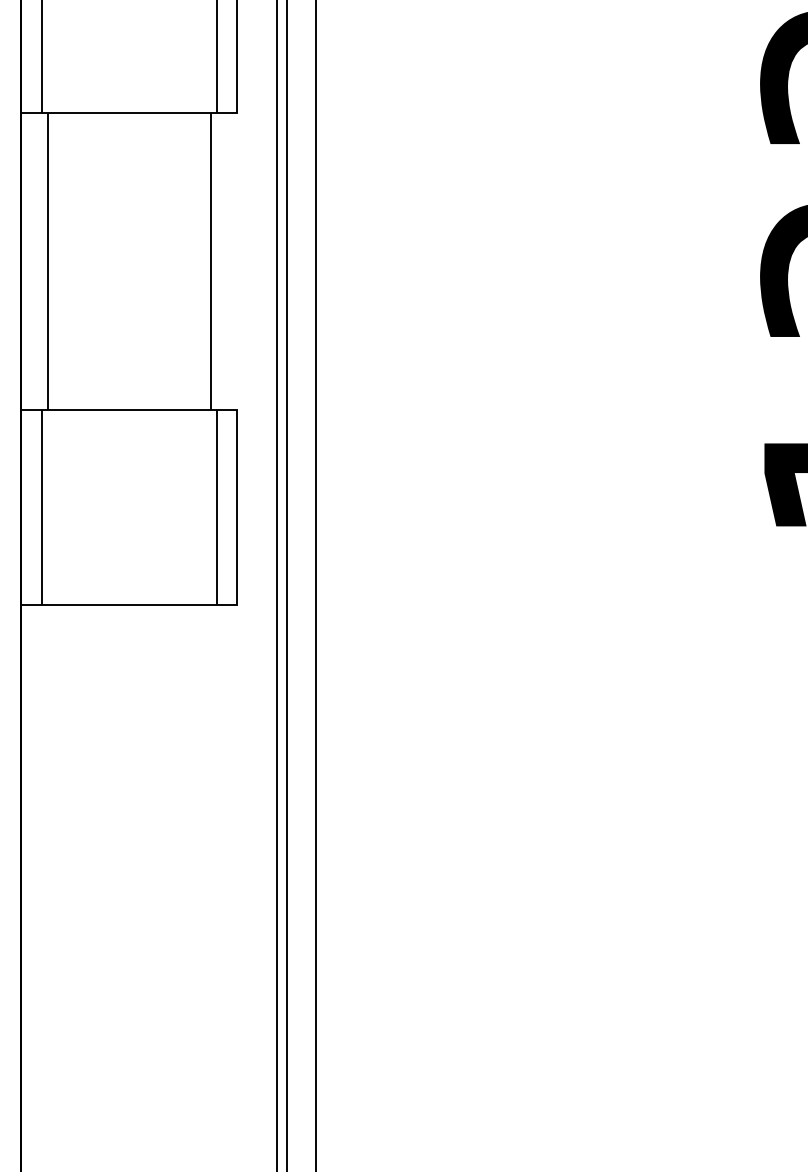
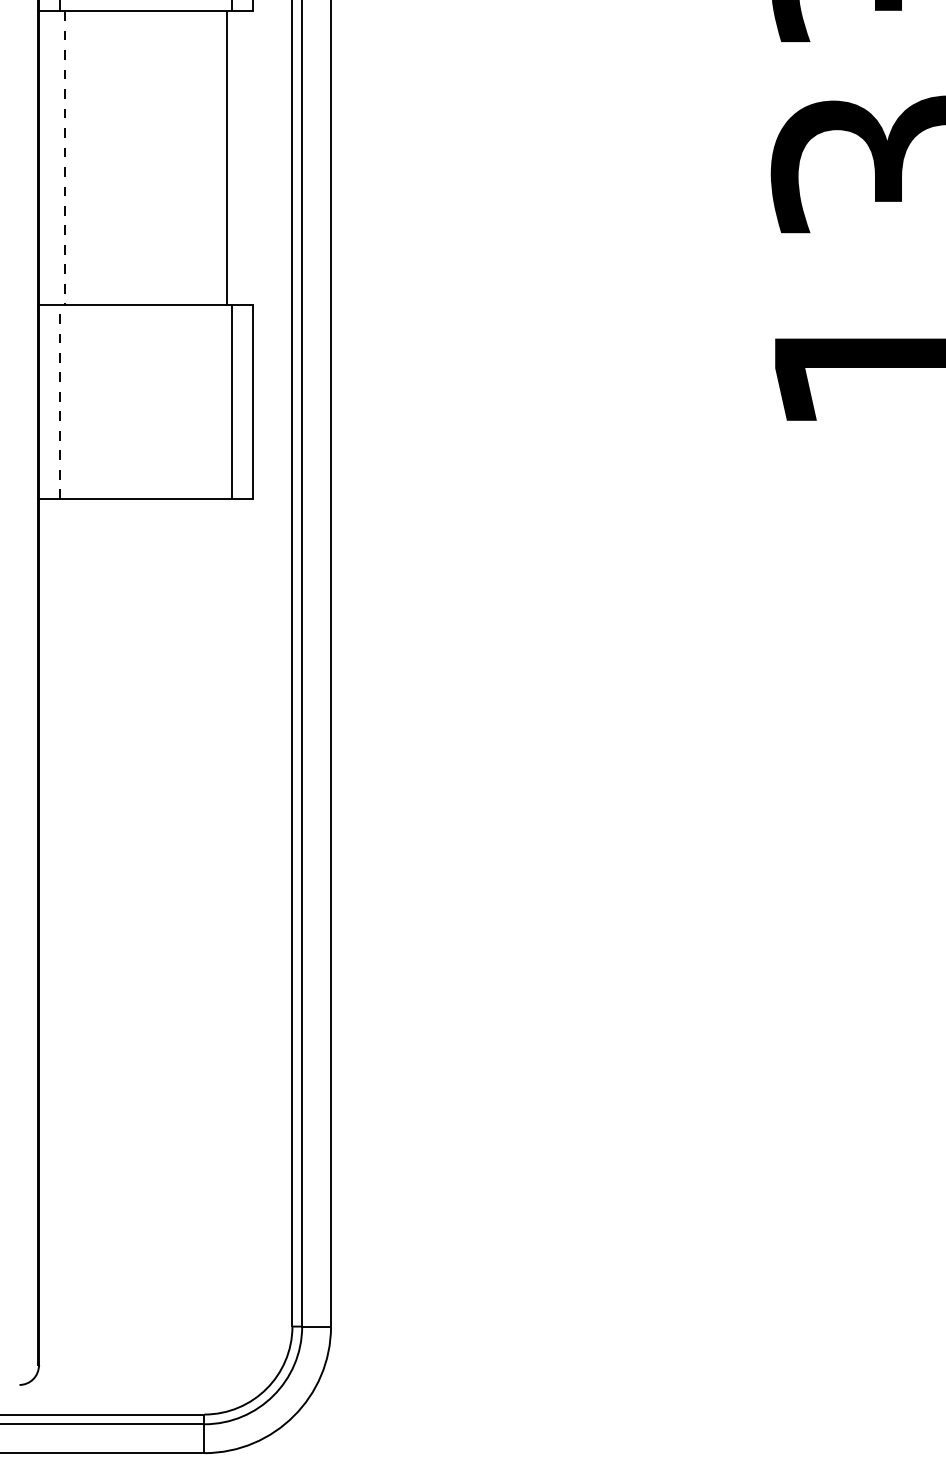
line: (48, 261) -> (65, 158), solid -> dashed
line: (41, 507) -> (59, 402), solid -> dashed

